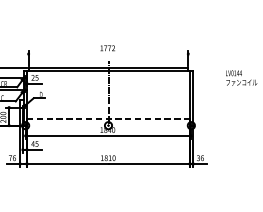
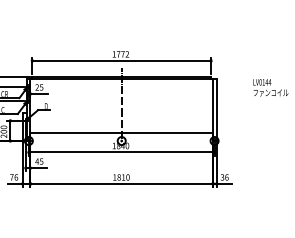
line: (108, 53) -> (121, 60), added
line: (109, 118) -> (122, 133), dashed -> solid

